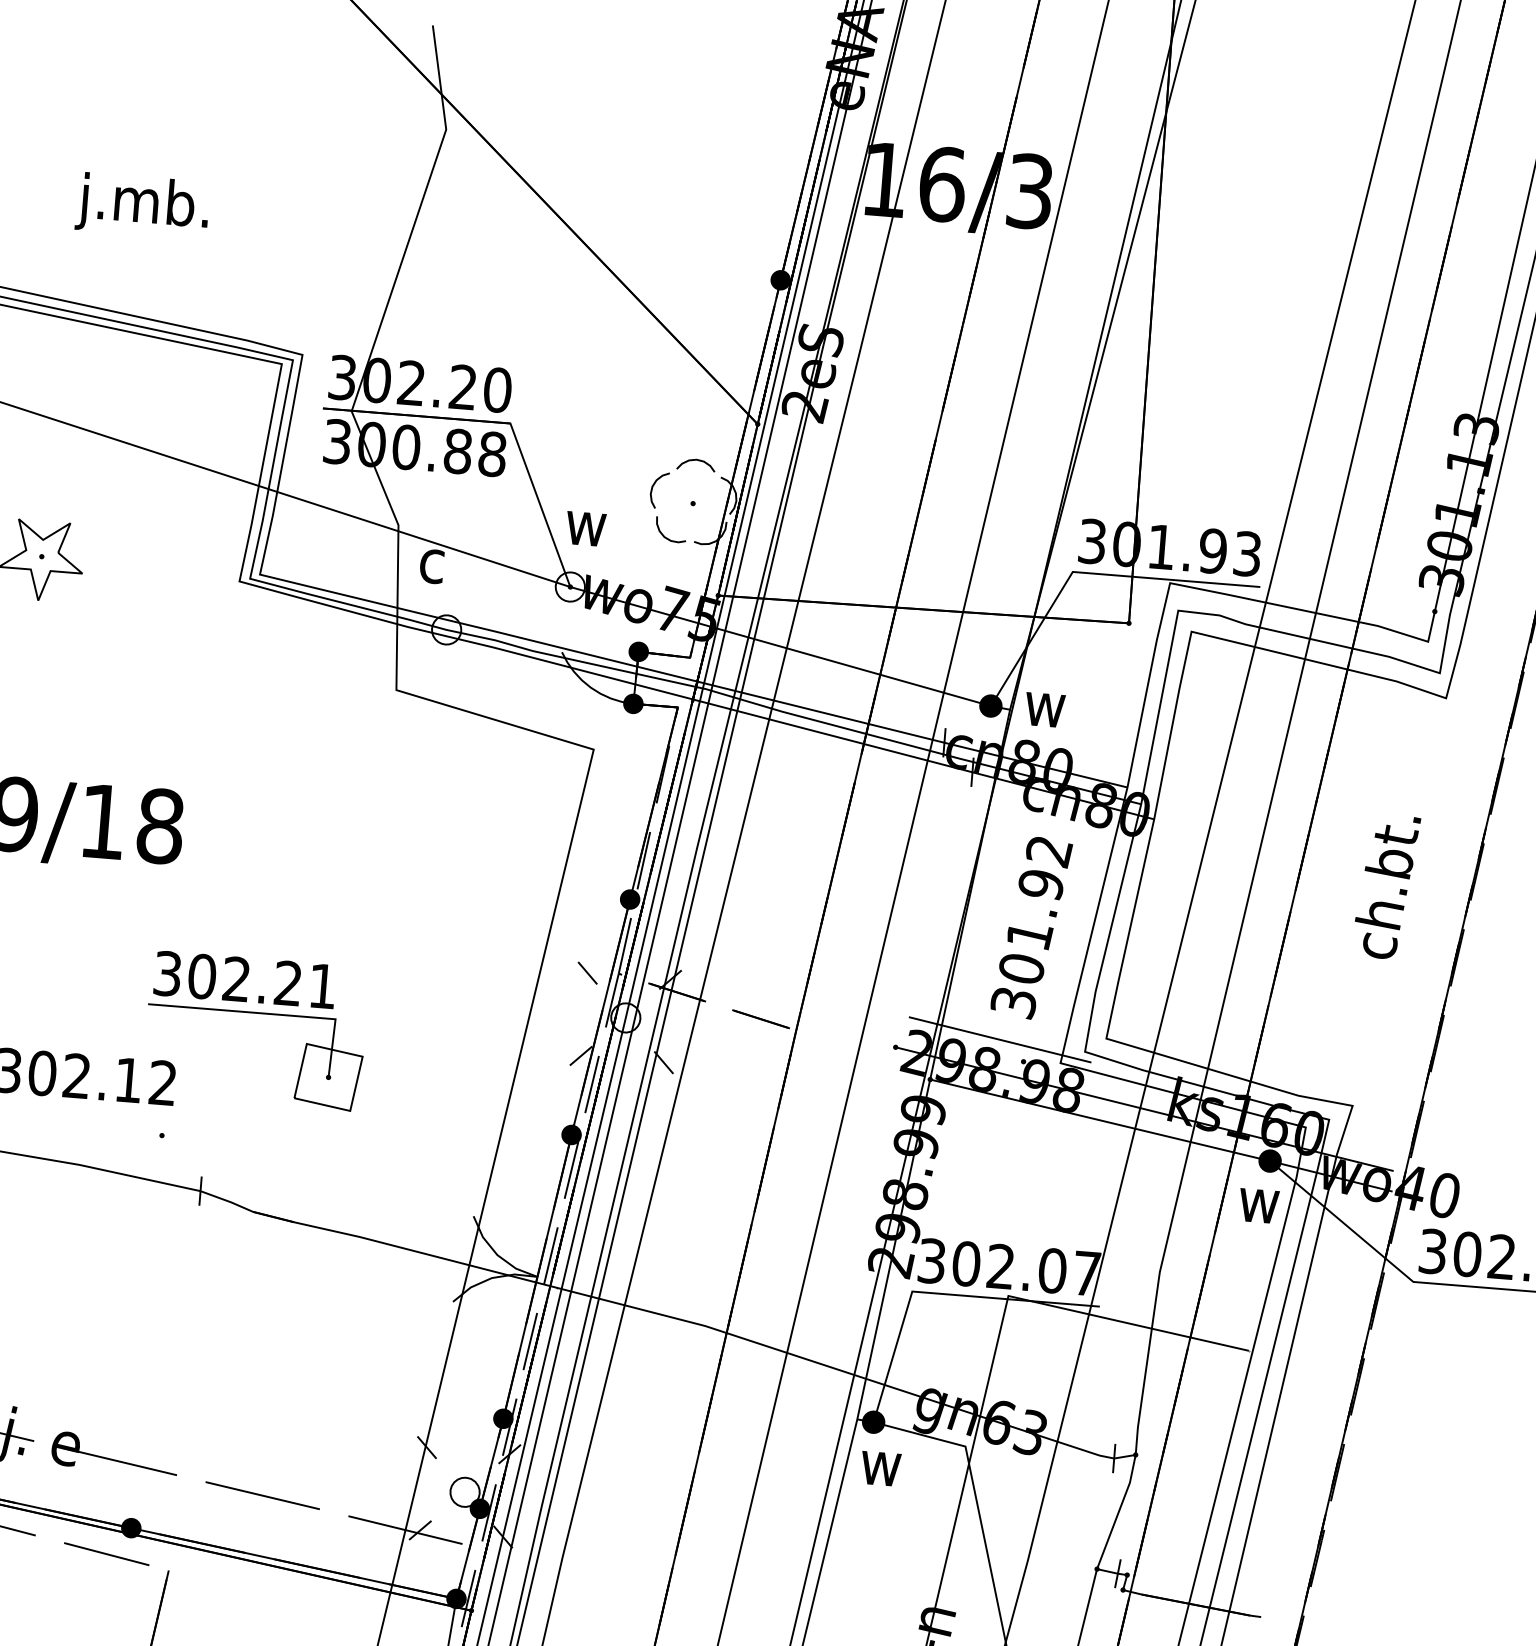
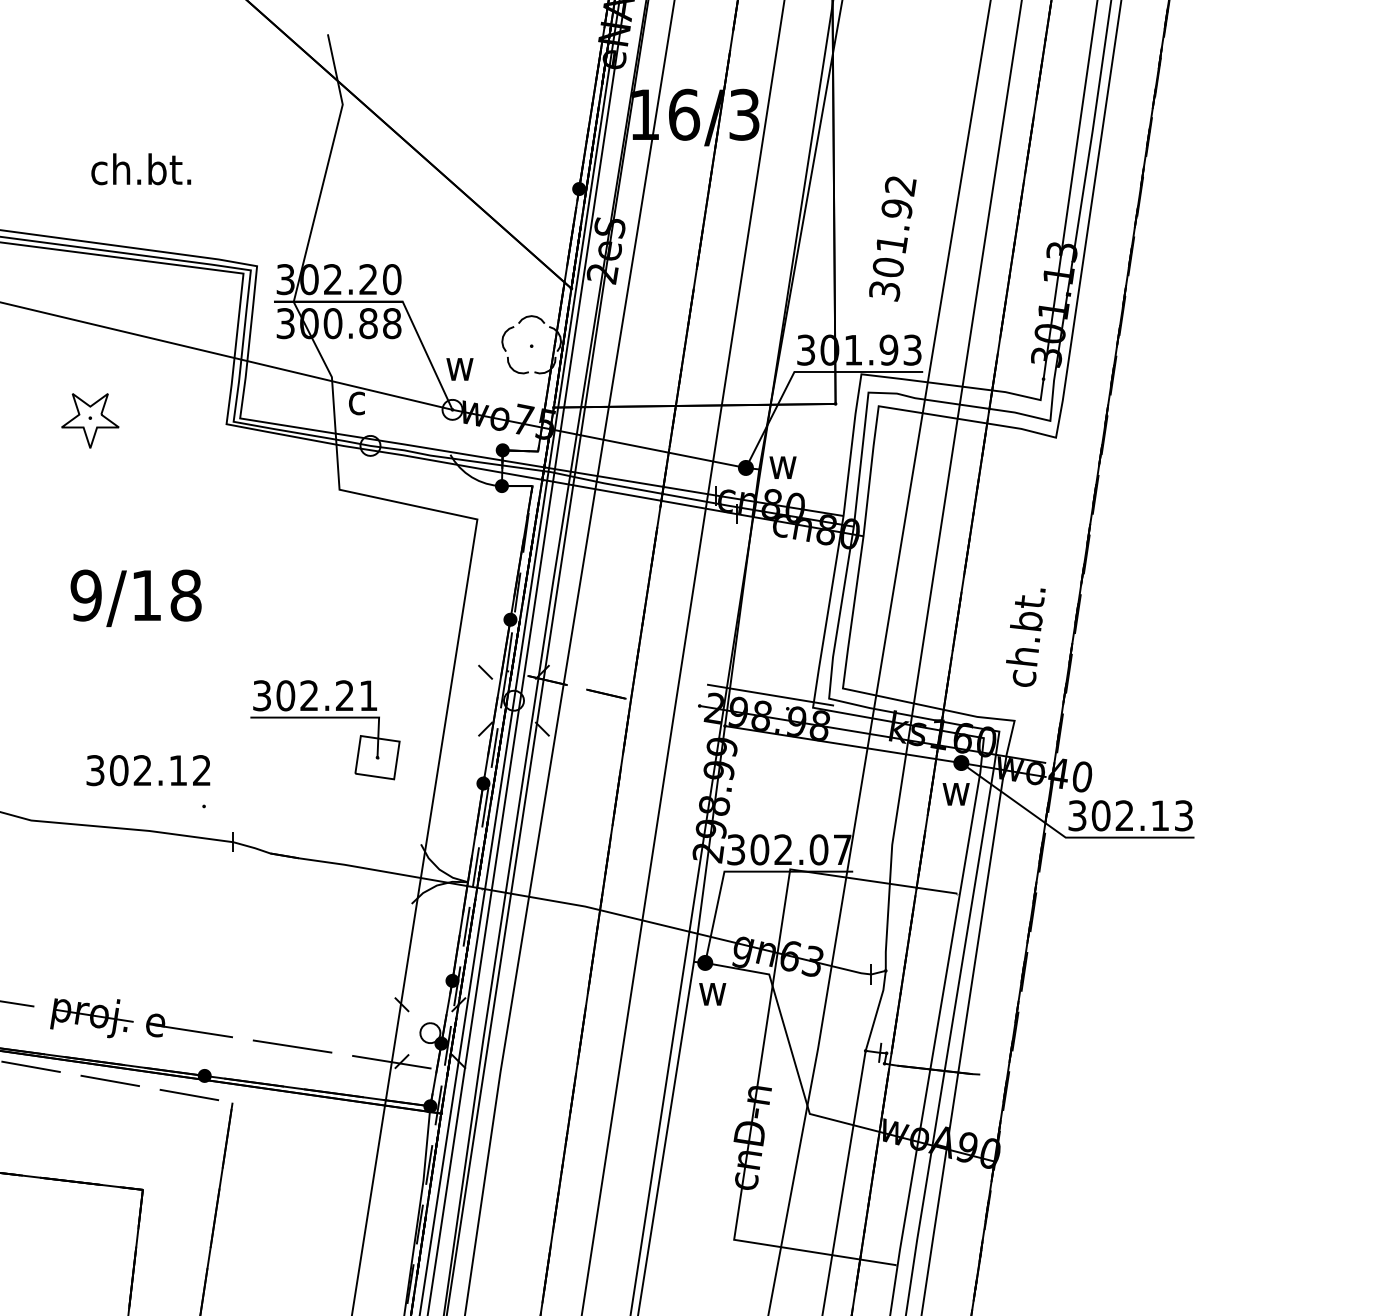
text: (145, 206) -> (141, 173), j.mb. -> ch.bt.
text: (1386, 886) -> (1025, 637), moved
text: (1031, 927) -> (892, 238), moved
part: (257, 1014) -> (325, 718), moved

